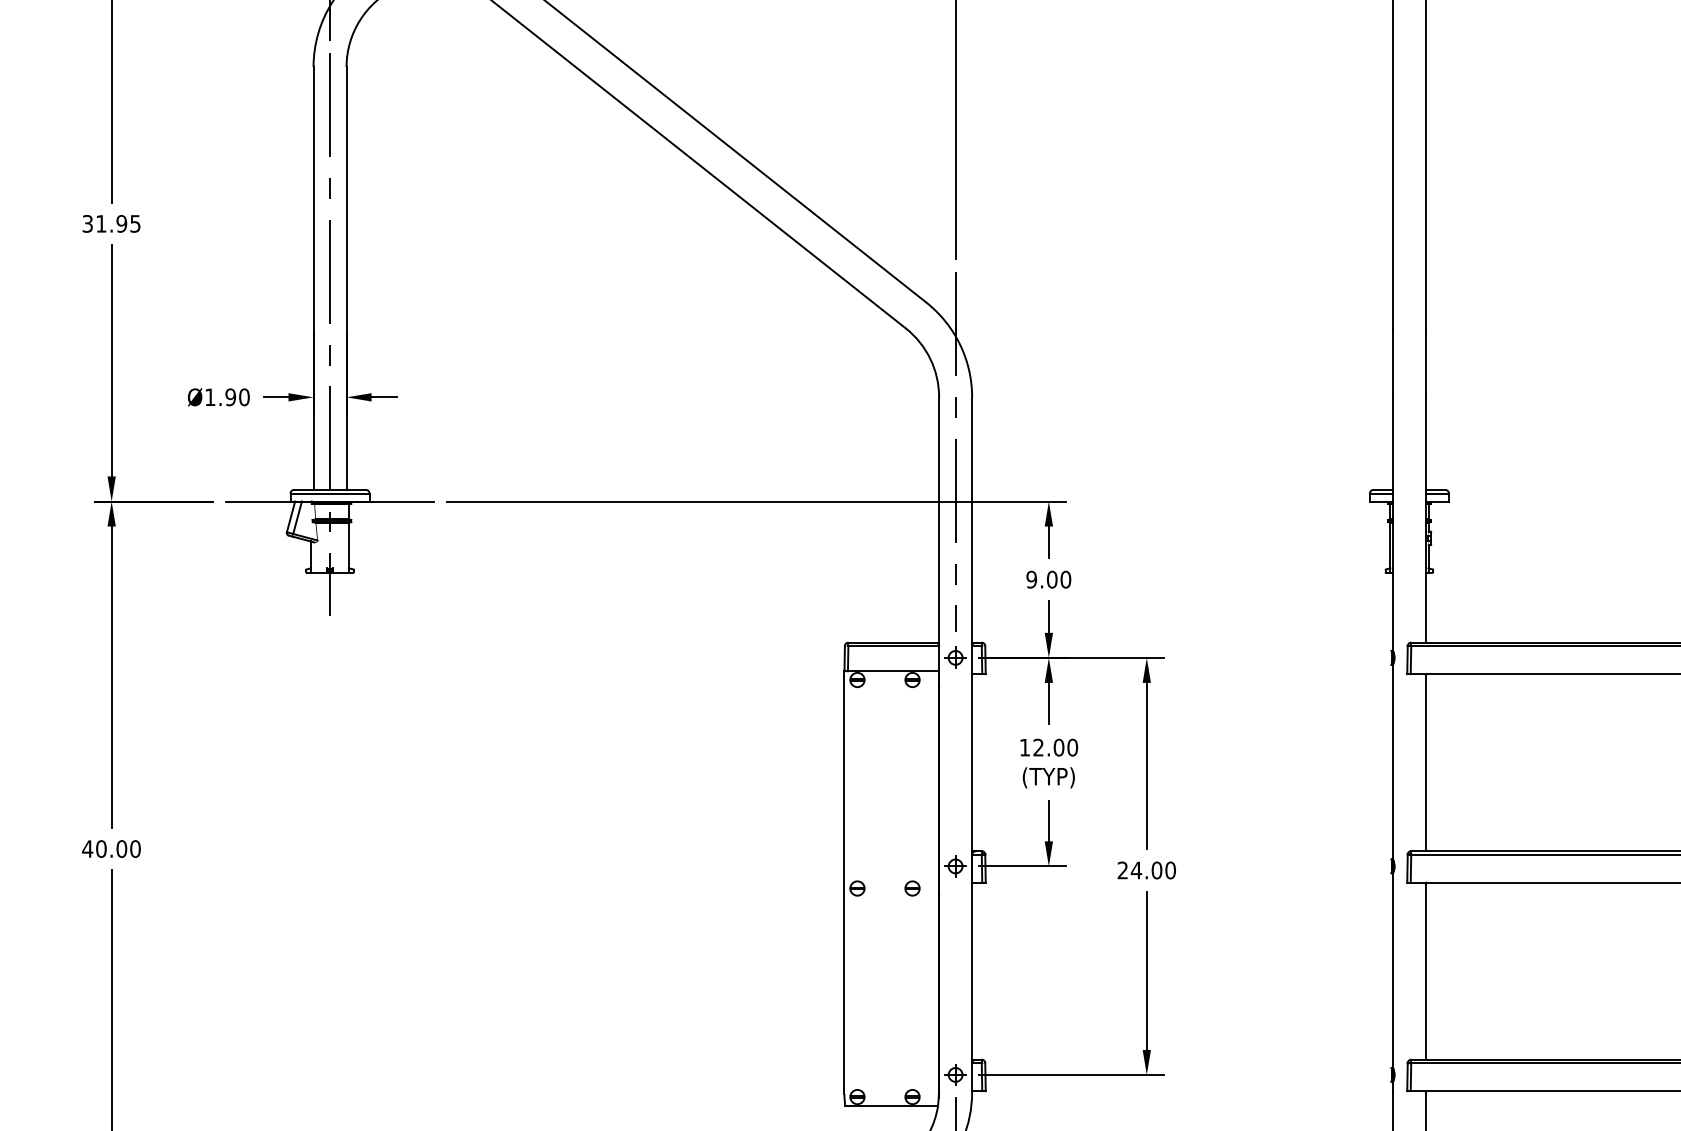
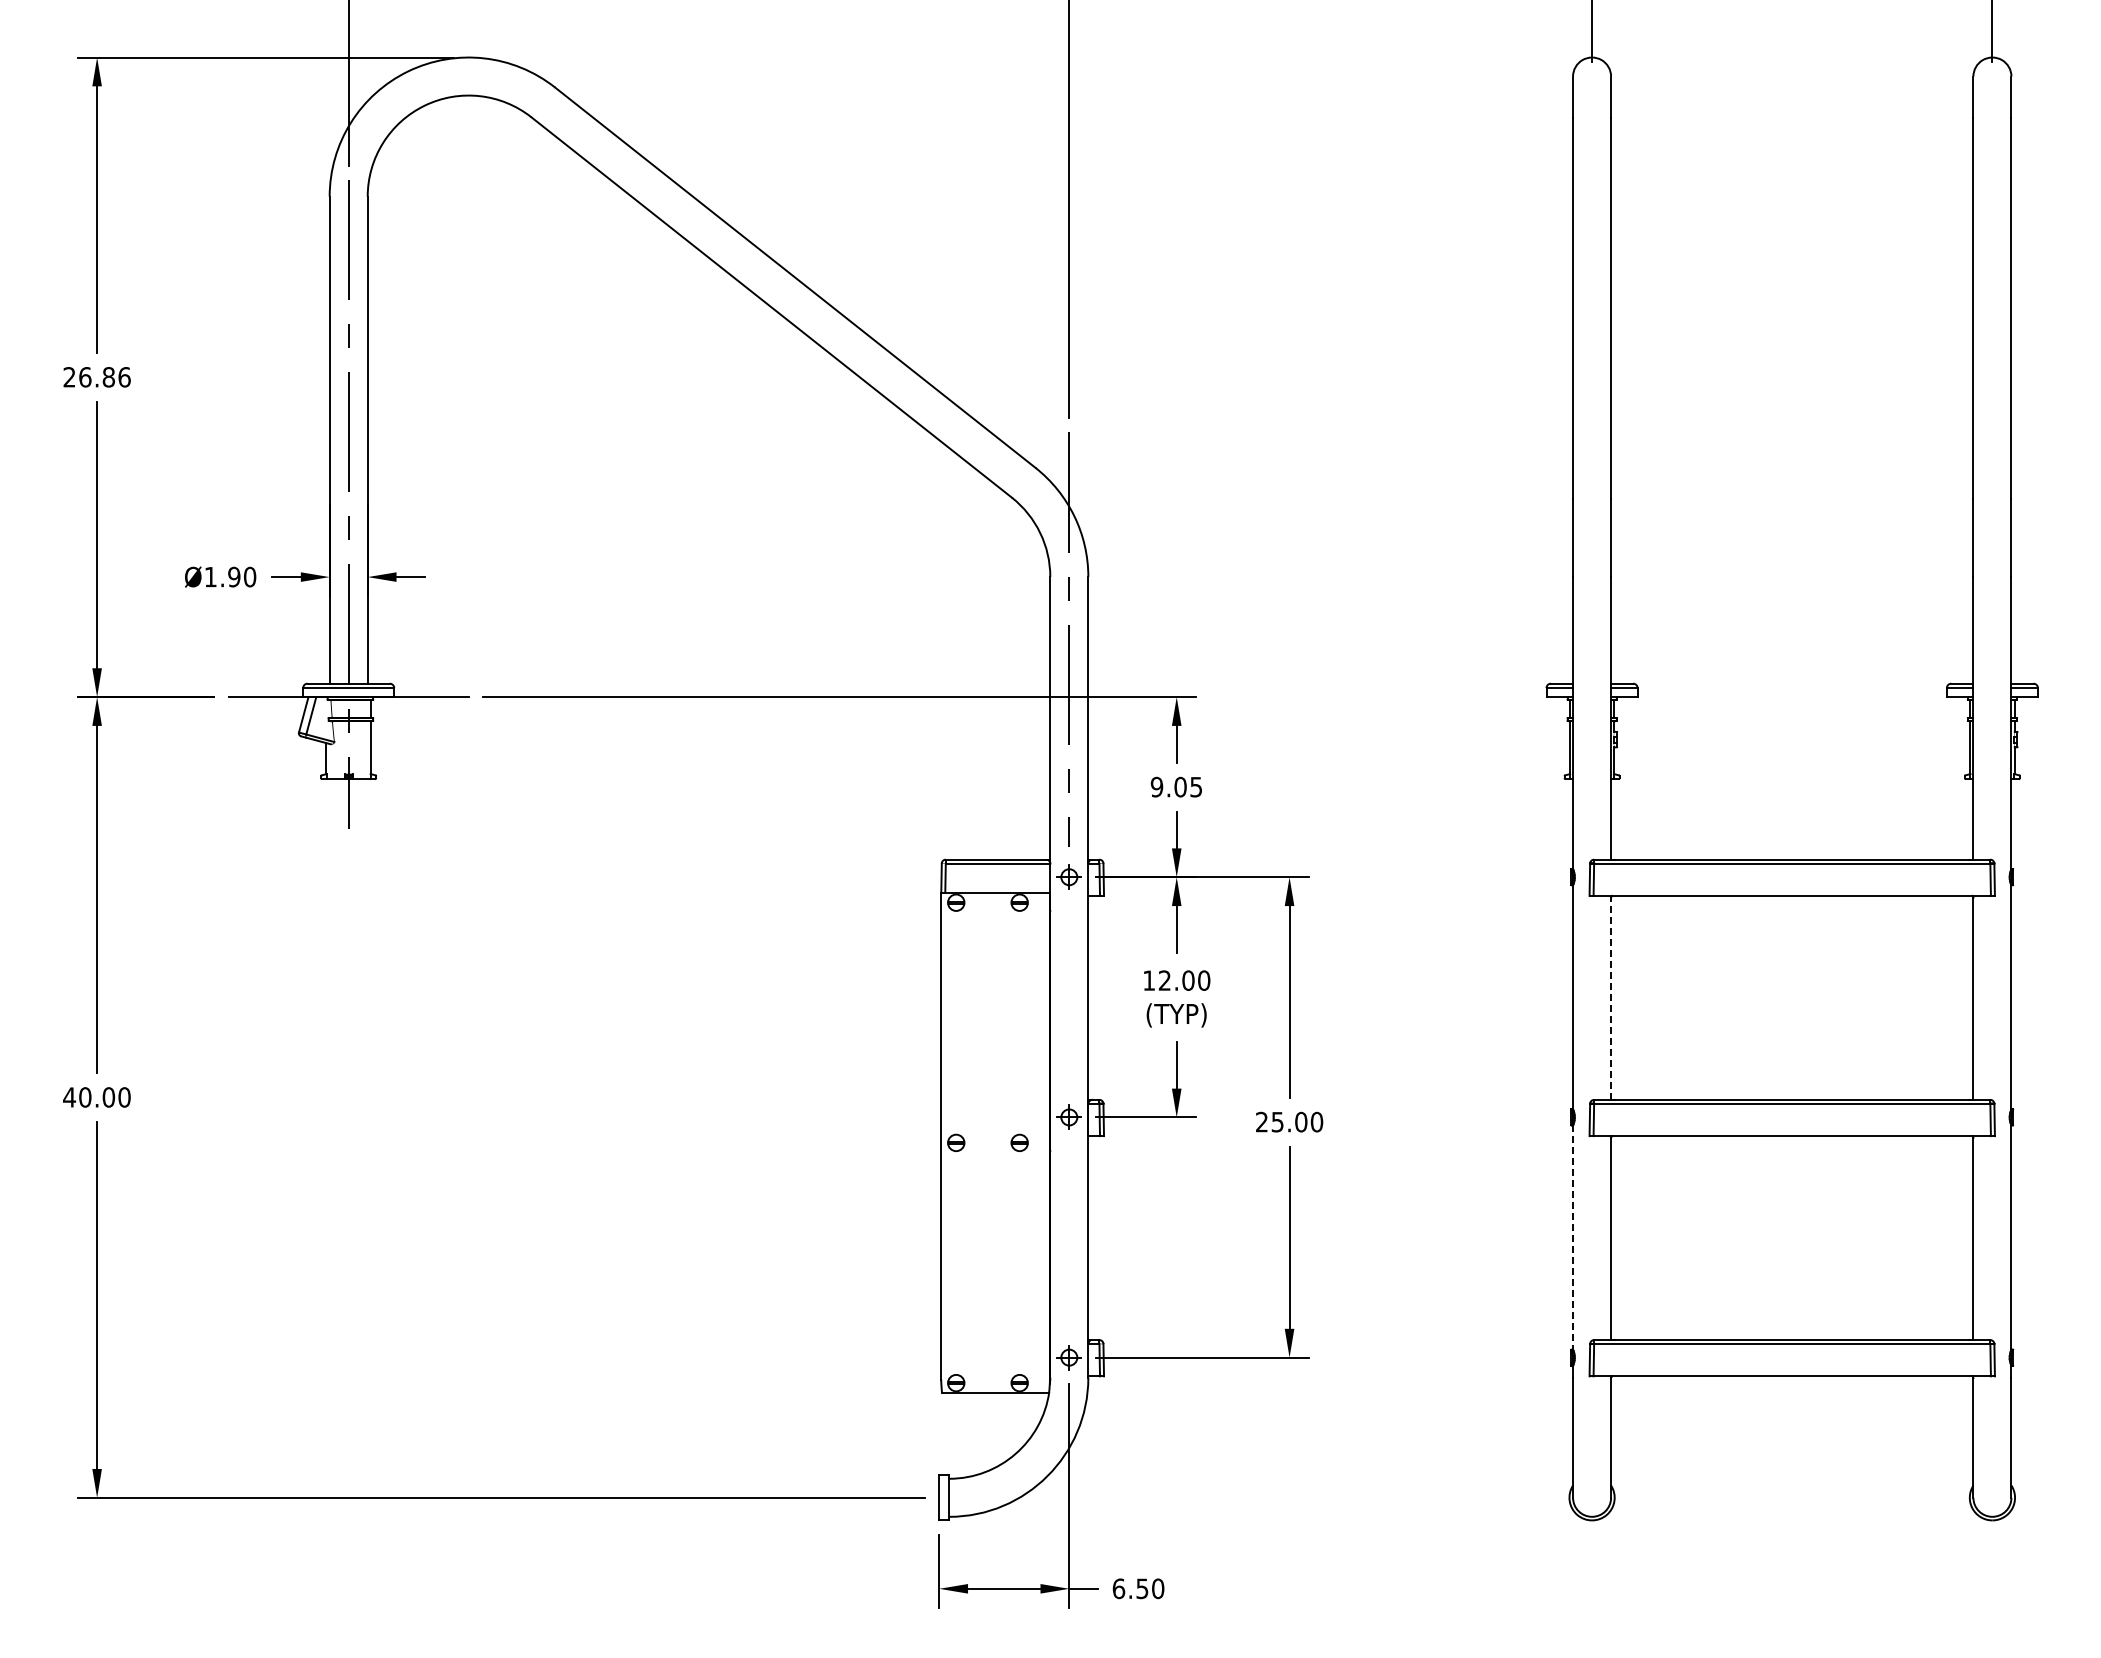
text: (111, 224) -> (96, 377), 31.95 -> 26.86
text: (1066, 579) -> (1196, 786), 9.00 -> 9.05
line: (1426, 762) -> (1611, 997), solid -> dashed
text: (1136, 870) -> (1277, 1122), 24.00 -> 25.00
line: (1393, 971) -> (1573, 1238), solid -> dashed

